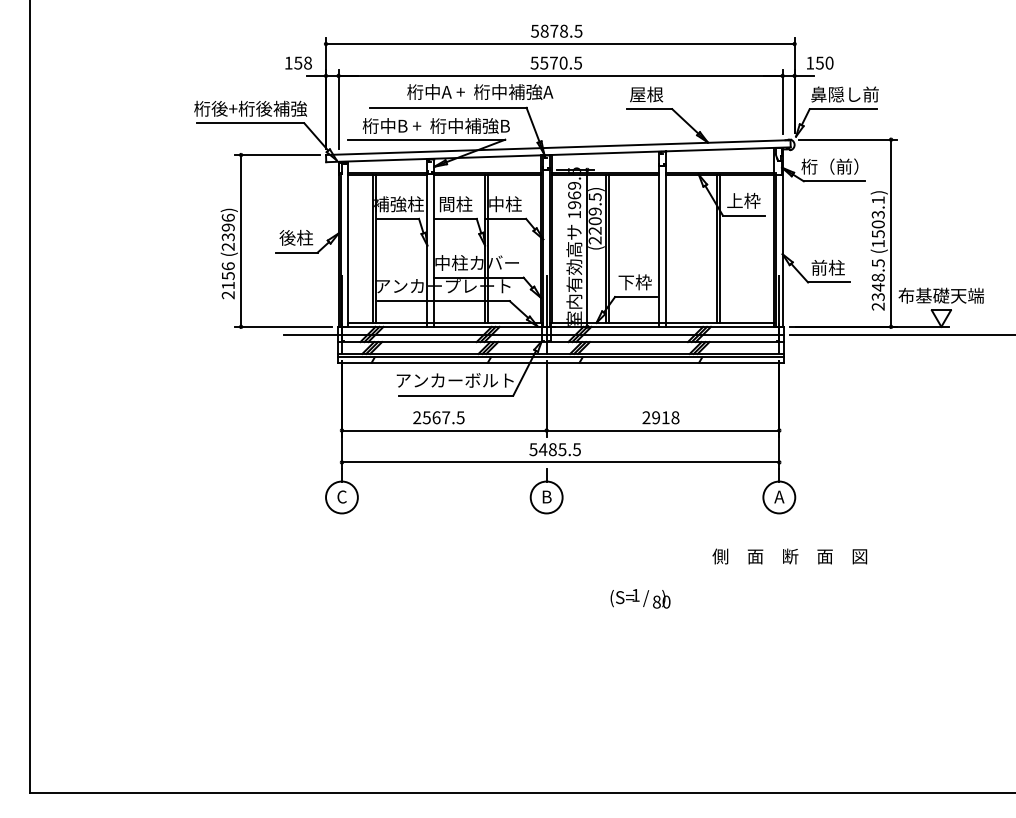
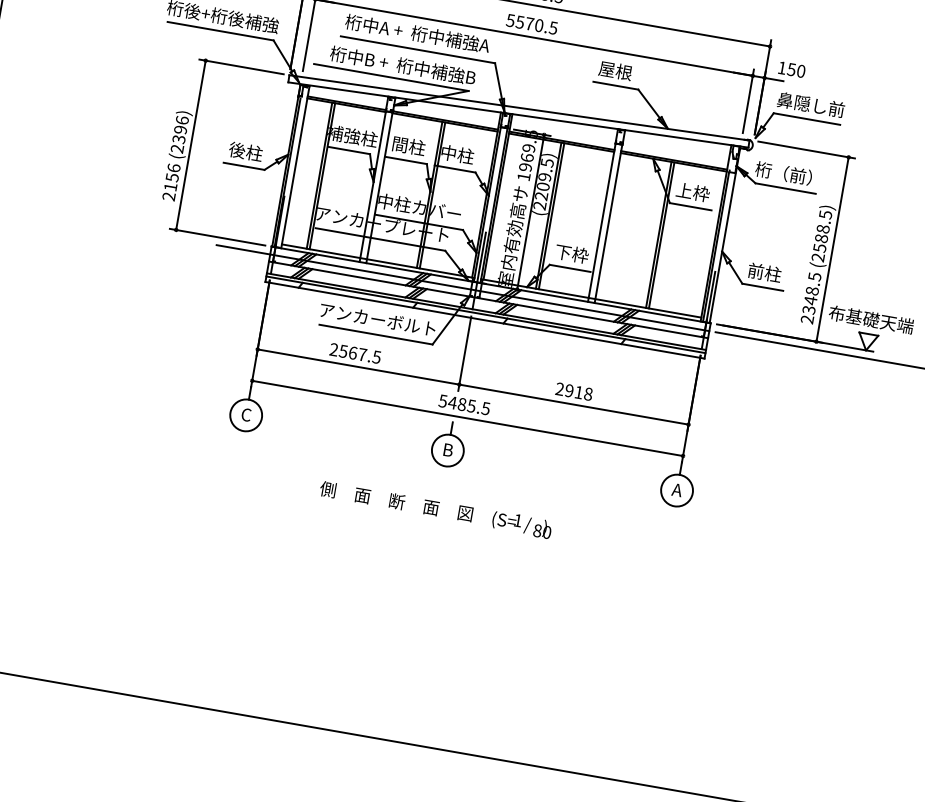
text: (480, 91) -> (418, 33), moved
text: (877, 221) -> (821, 235), (1503.1) -> (2588.5)
text: (789, 556) -> (396, 501), moved
text: (640, 598) -> (522, 524), moved

